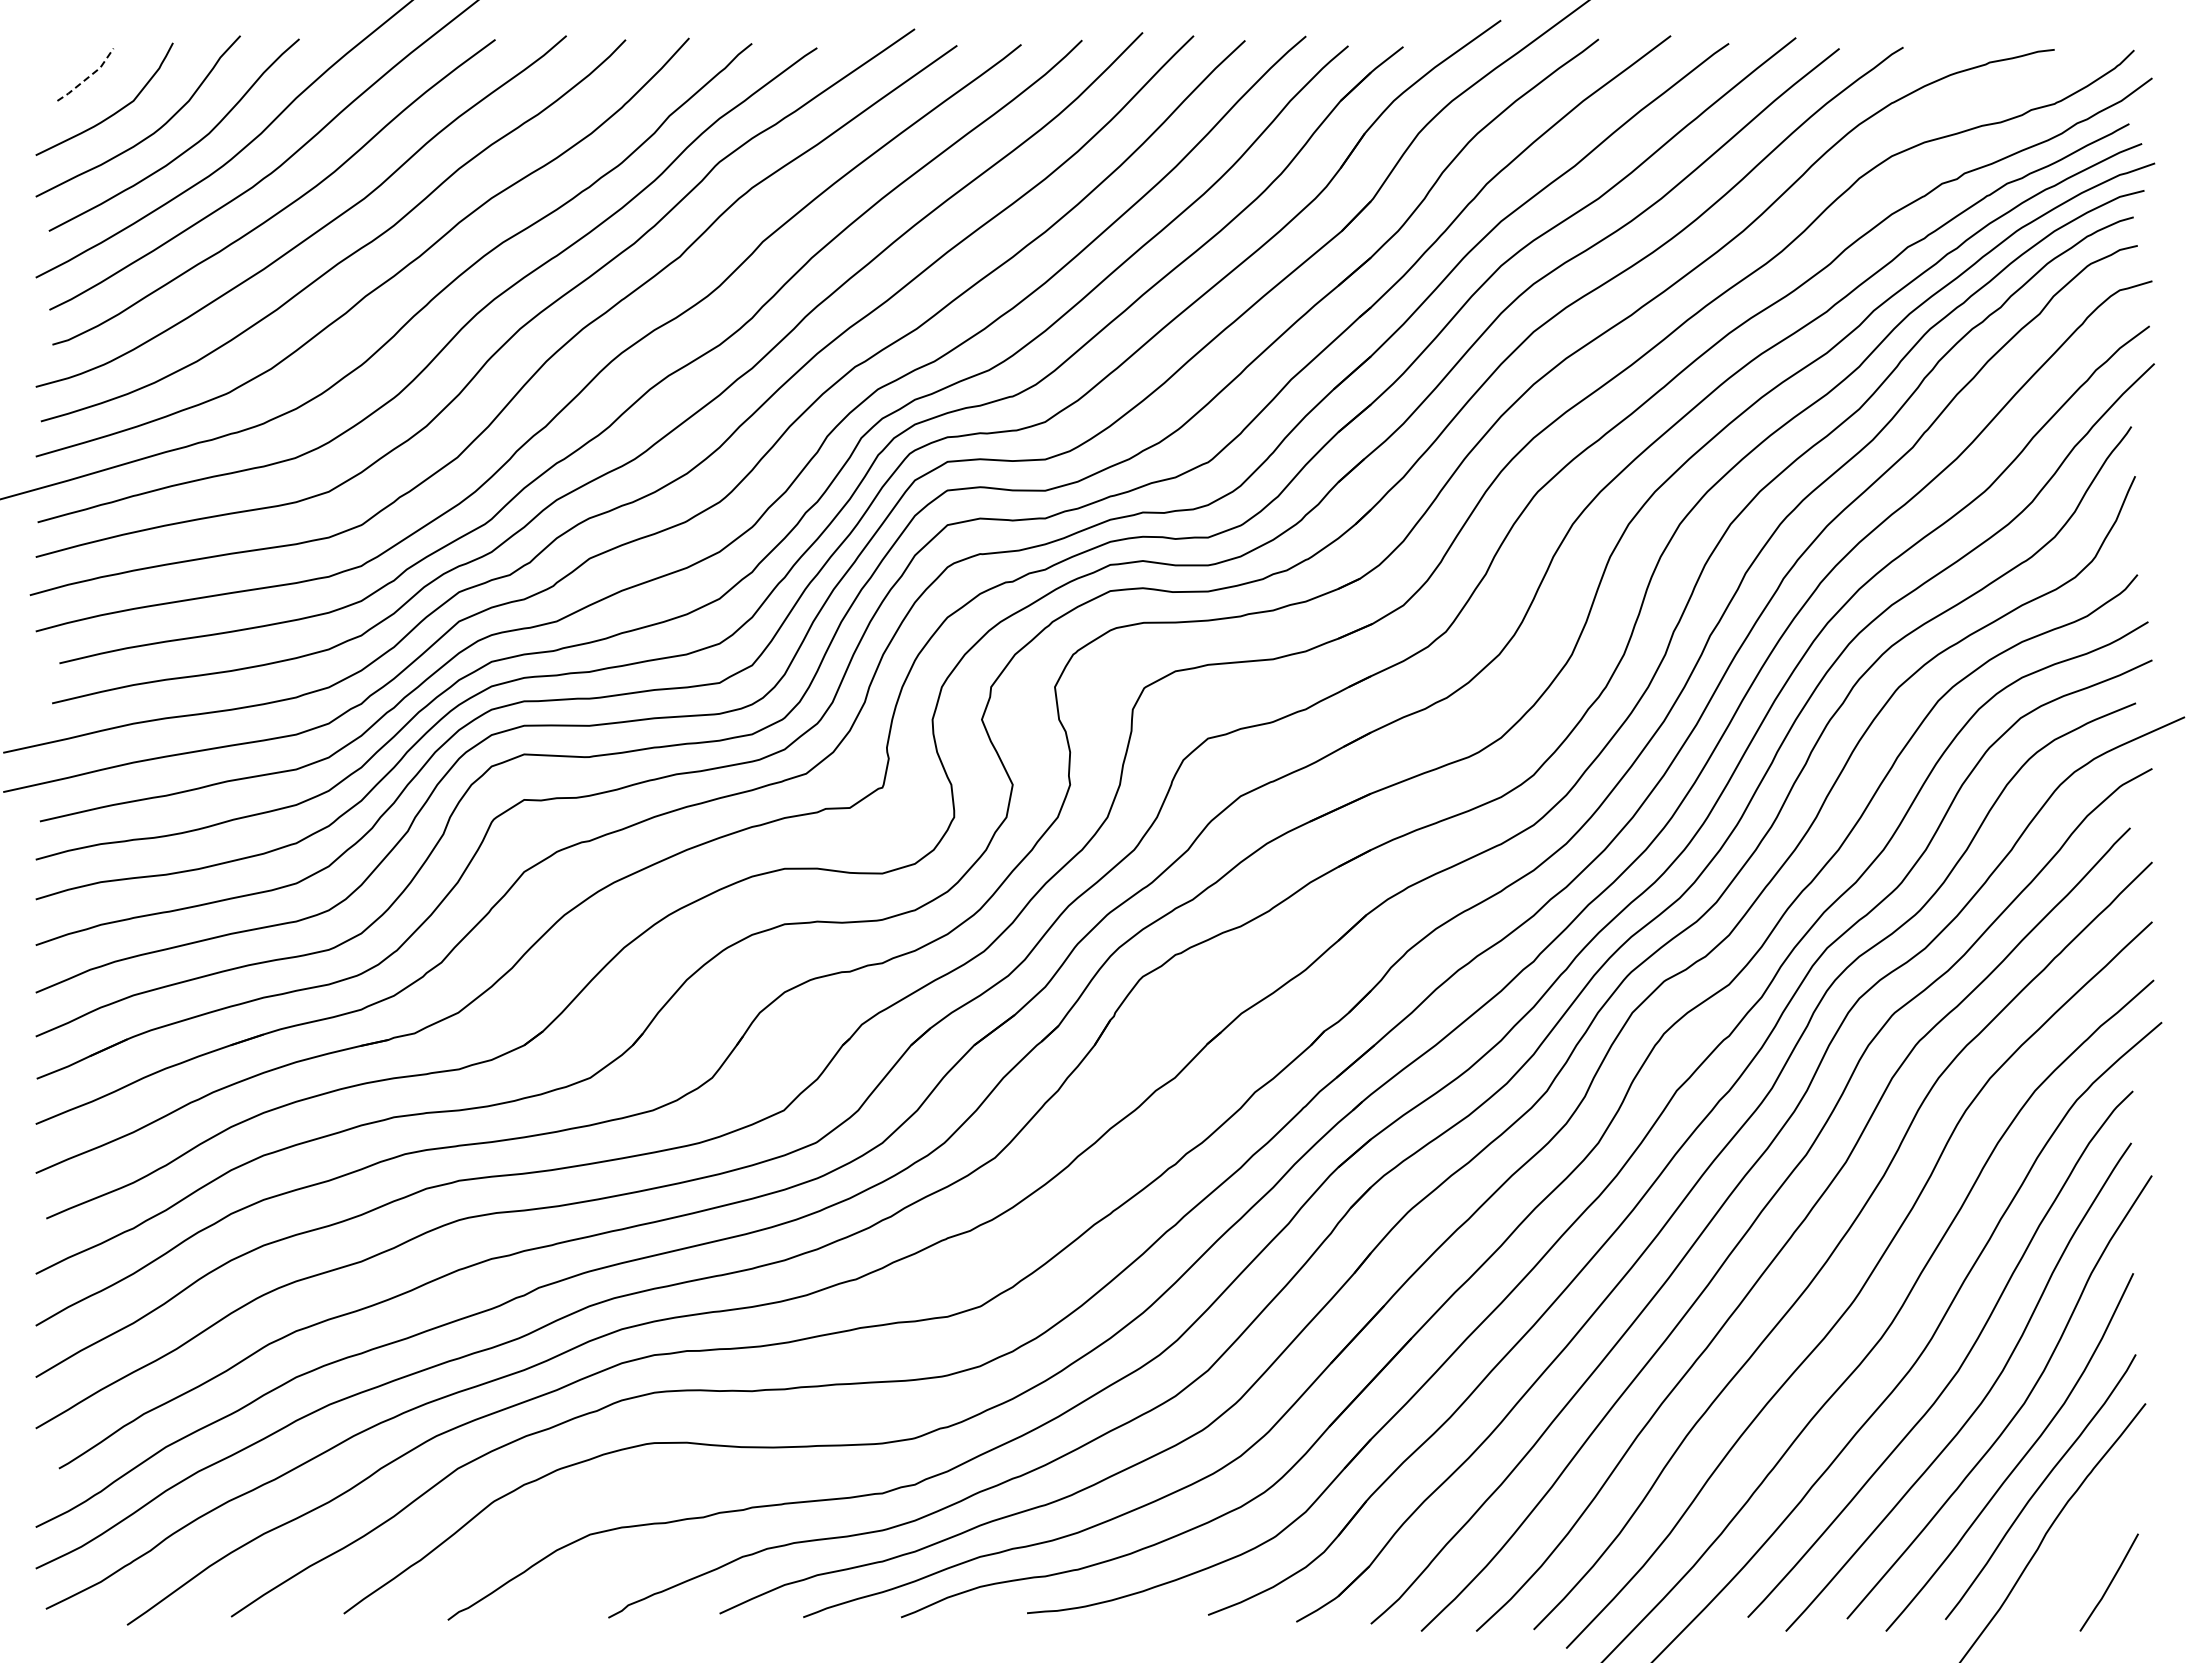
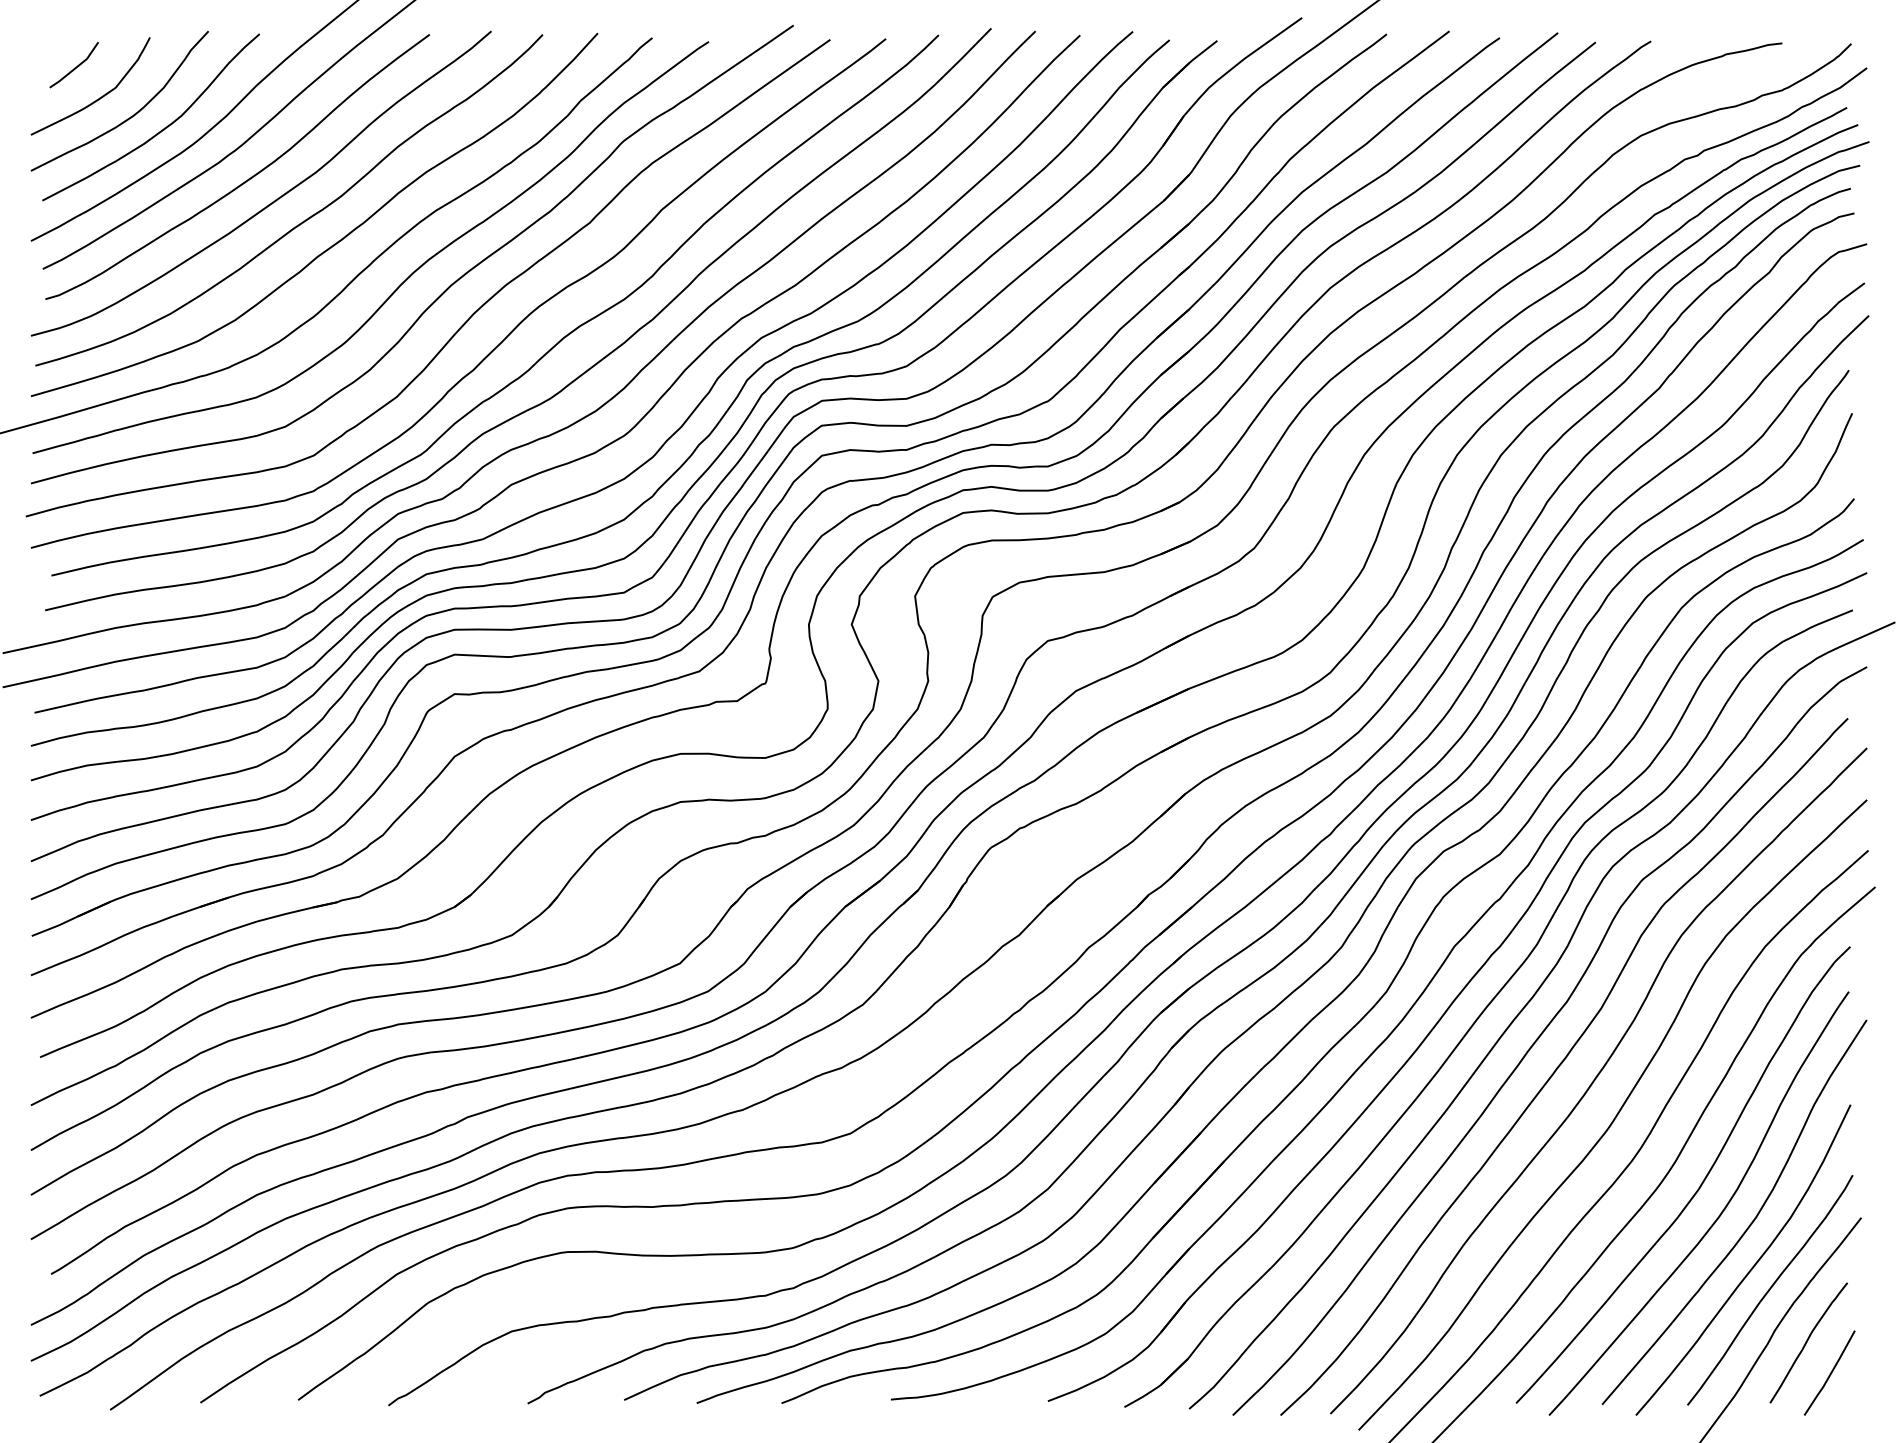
line: (88, 77) -> (76, 67), dashed -> solid
curve: (2083, 1547) -> (1807, 1342), added

